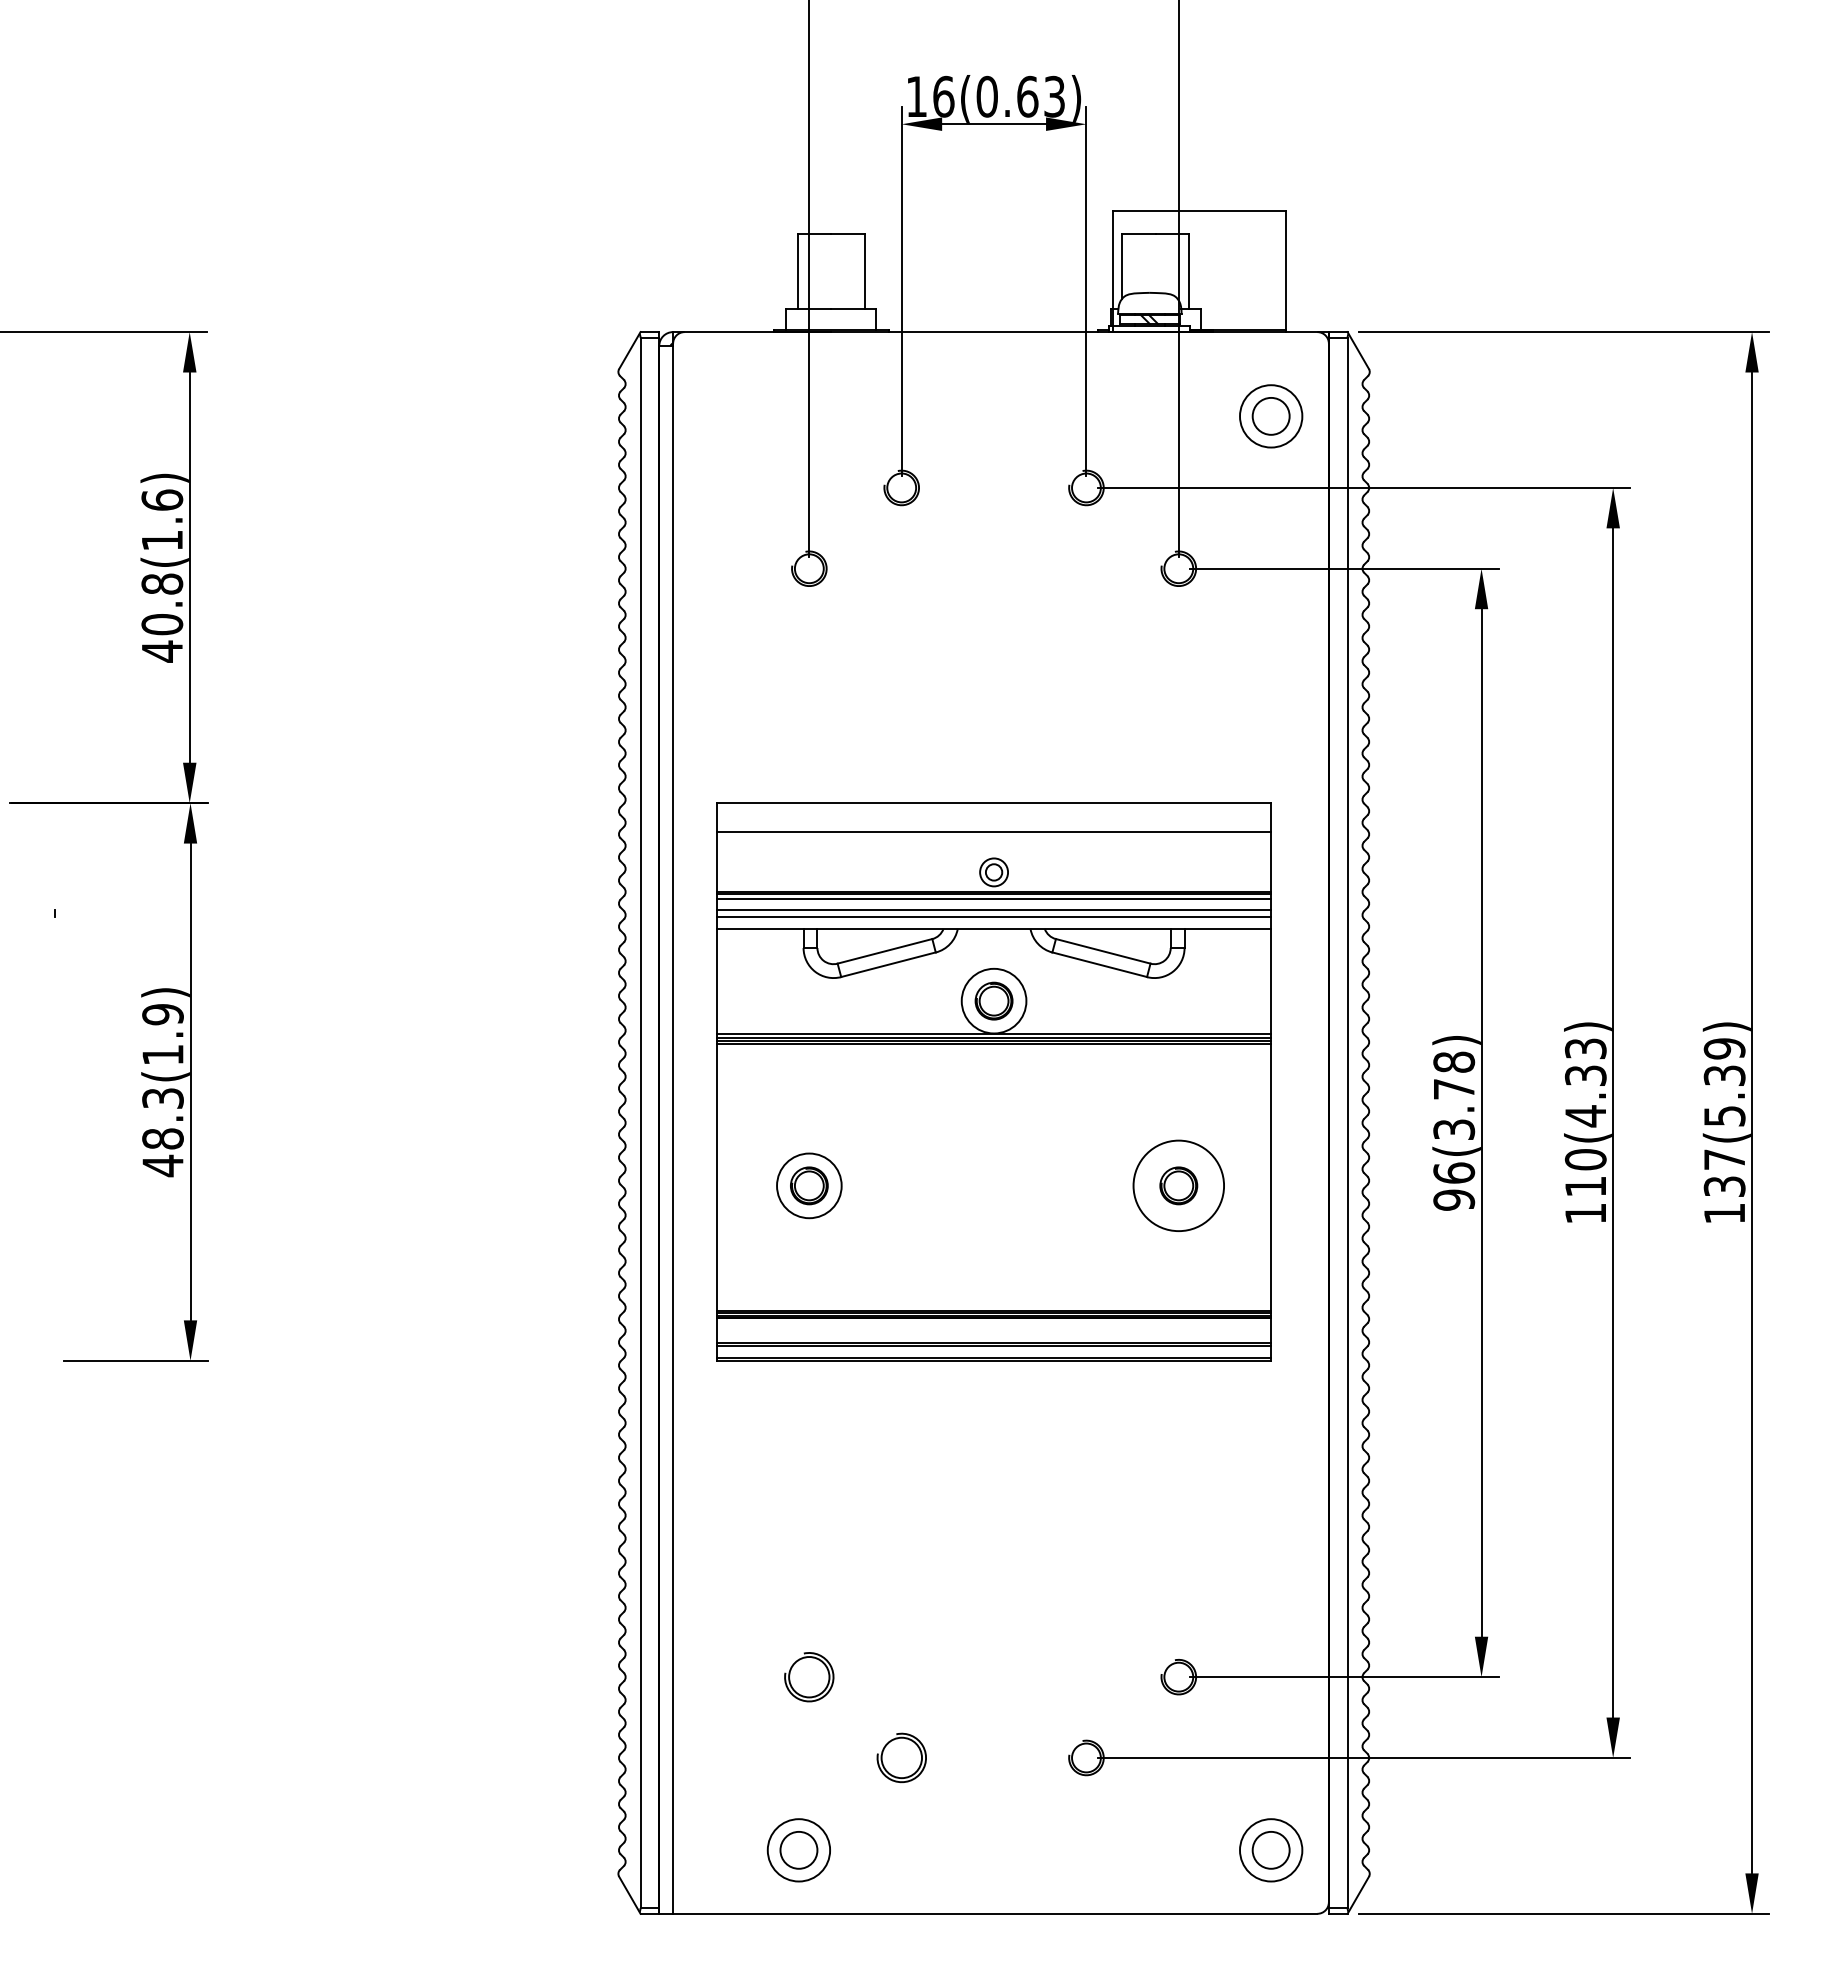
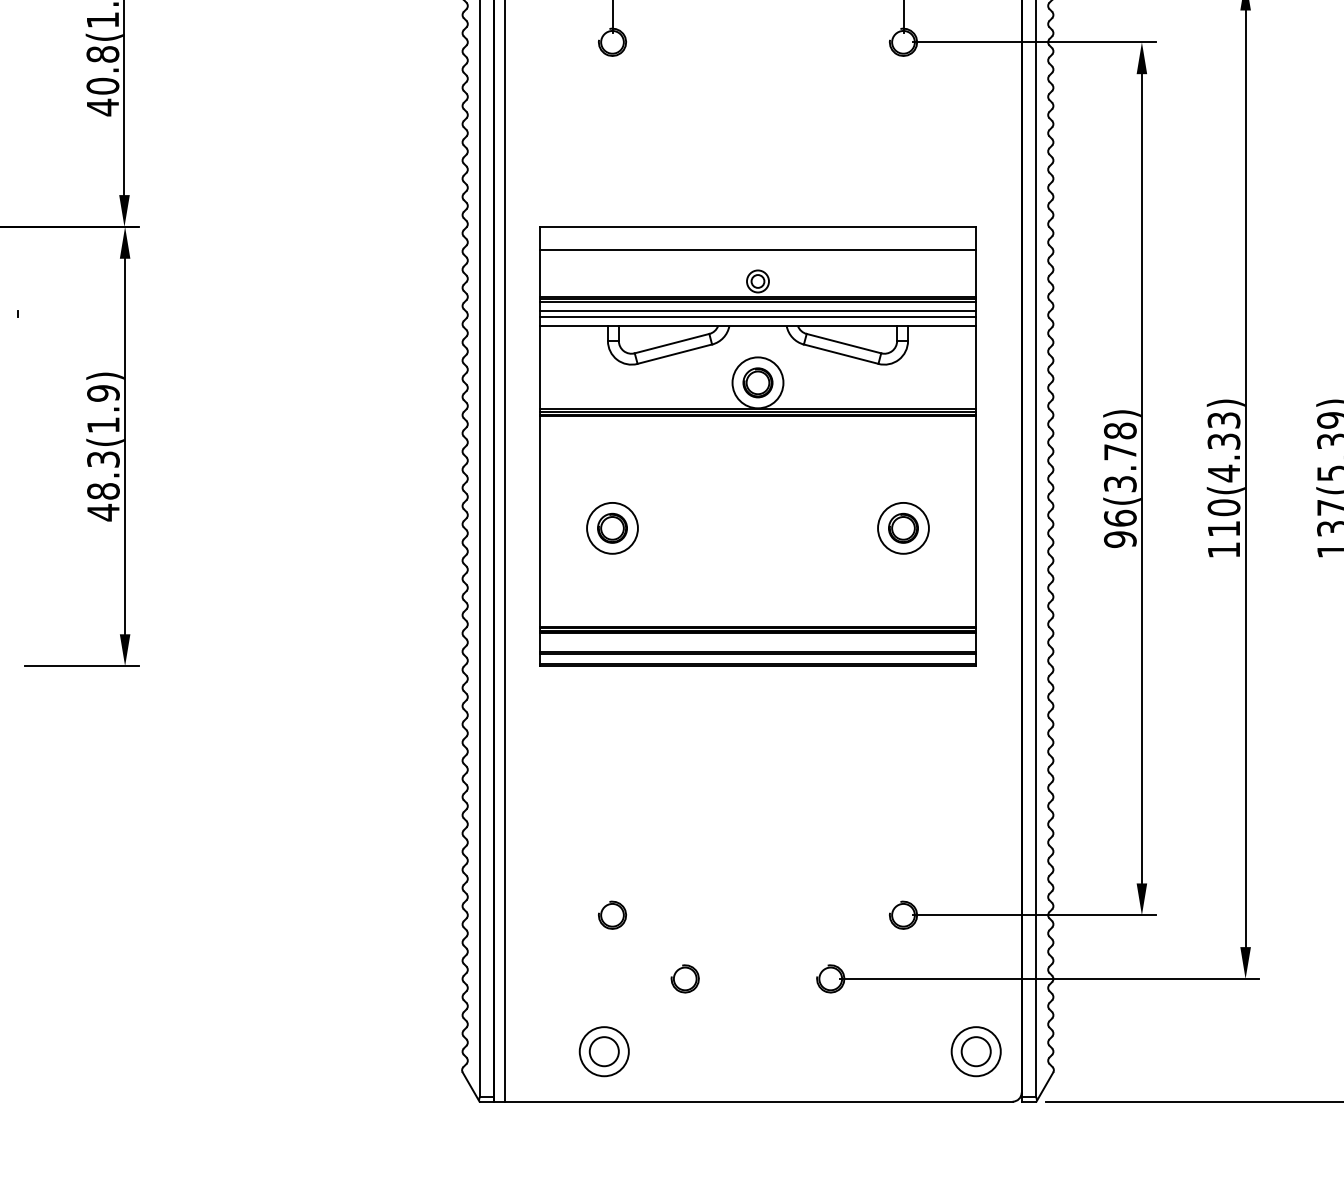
circle: (1178, 1185) -> (903, 528), size x0.71
part: (809, 1676) -> (612, 914), size x0.71
part: (901, 1757) -> (685, 978), size x0.71

